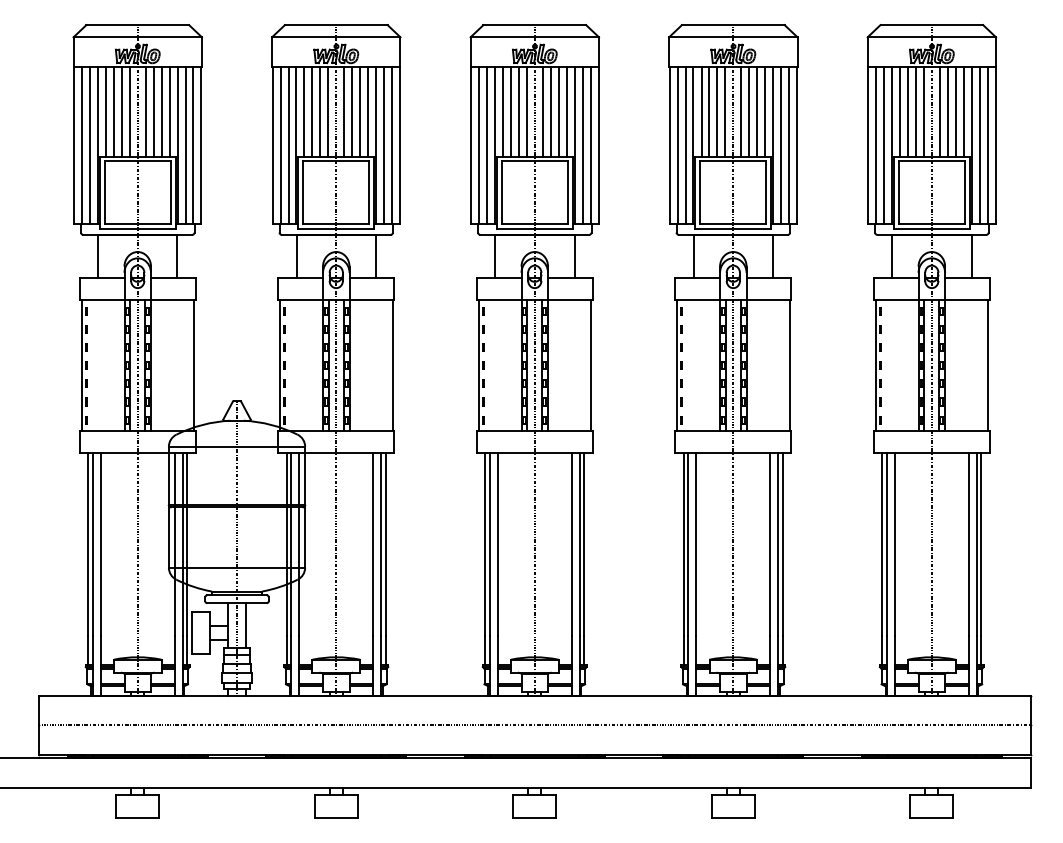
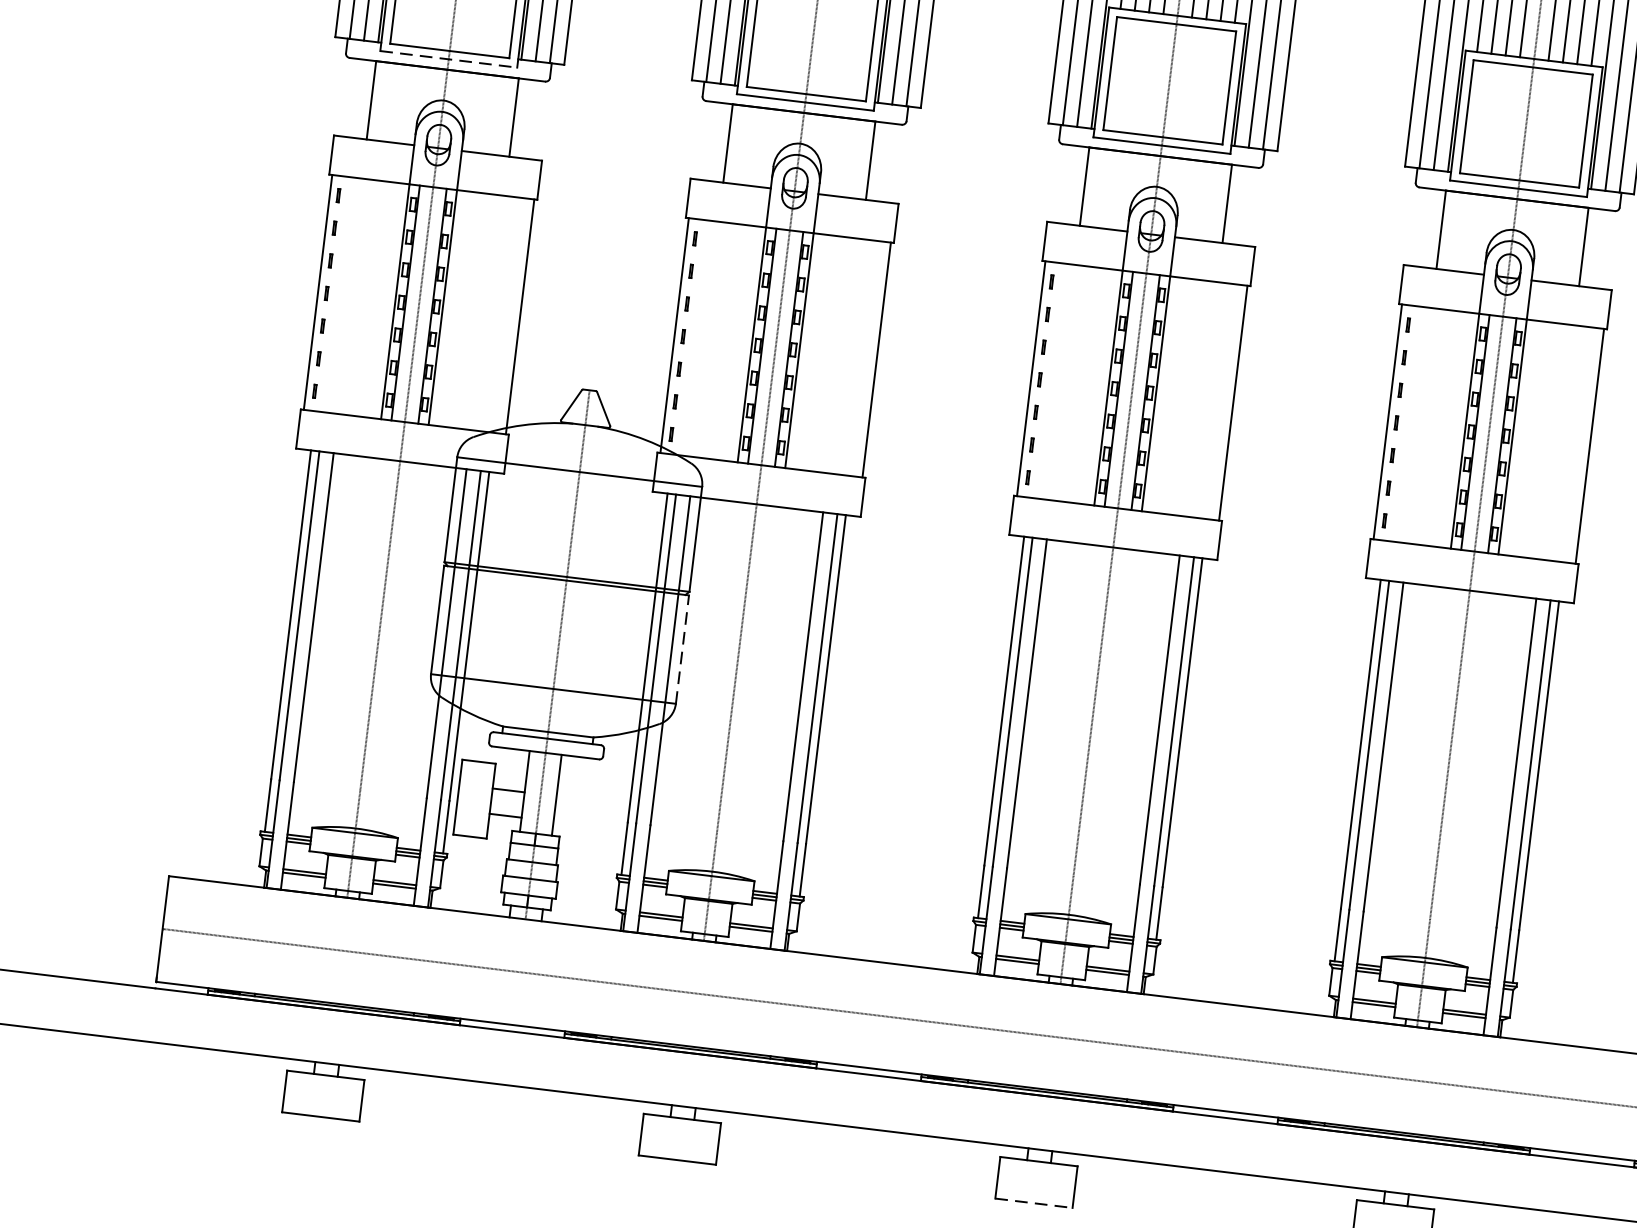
line: (138, 229) -> (450, 60), solid -> dashed
line: (305, 536) -> (683, 648), solid -> dashed
line: (534, 817) -> (1033, 1202), solid -> dashed

